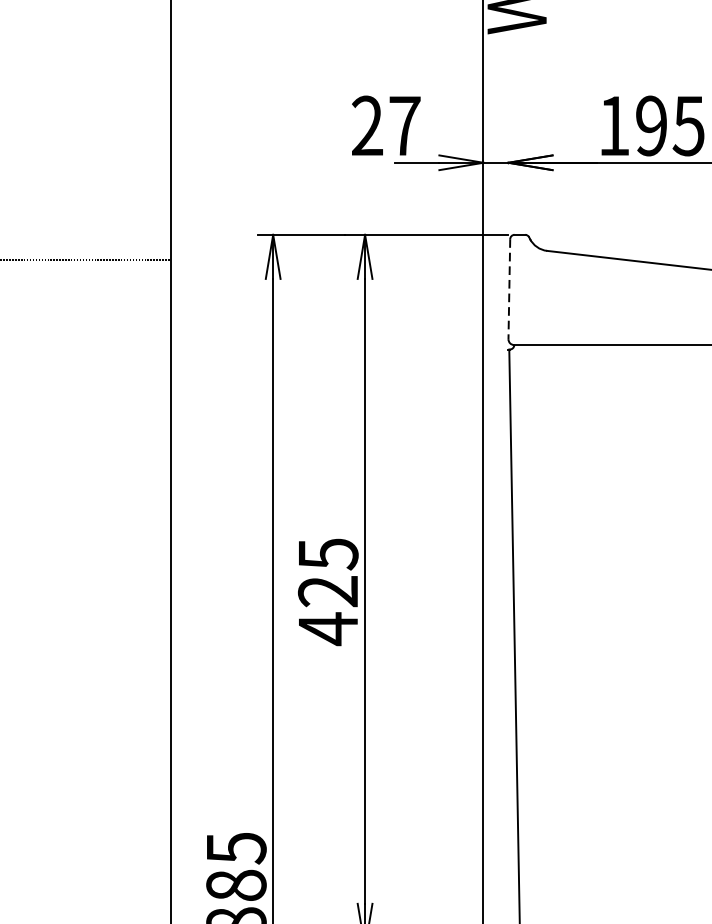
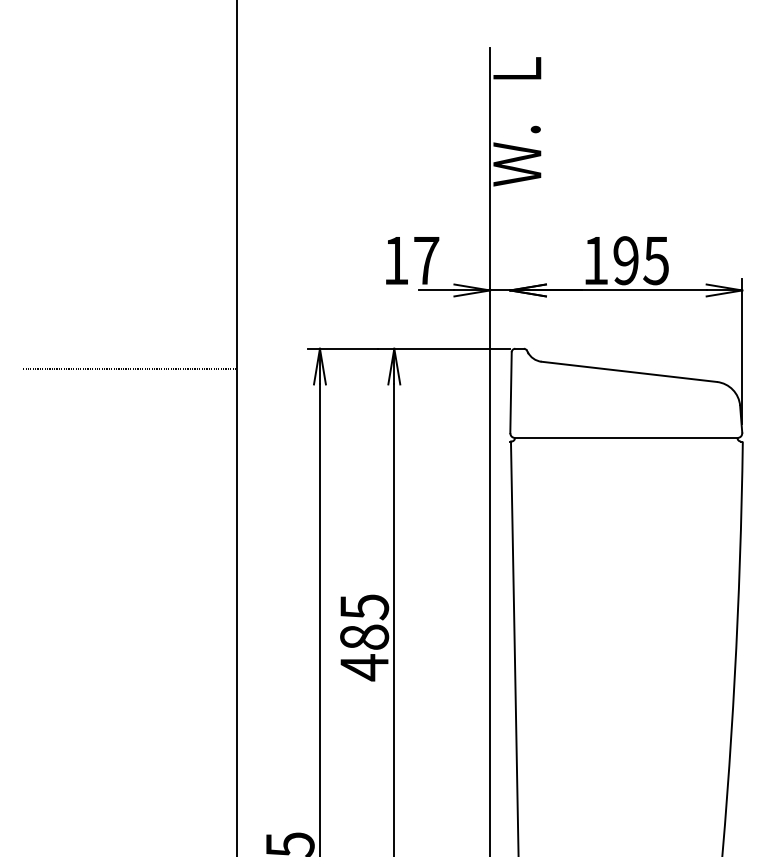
text: (366, 125) -> (395, 260), 27 -> 17
line: (509, 290) -> (511, 393), dashed -> solid
text: (328, 590) -> (364, 636), 425 -> 485

